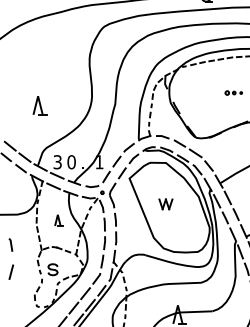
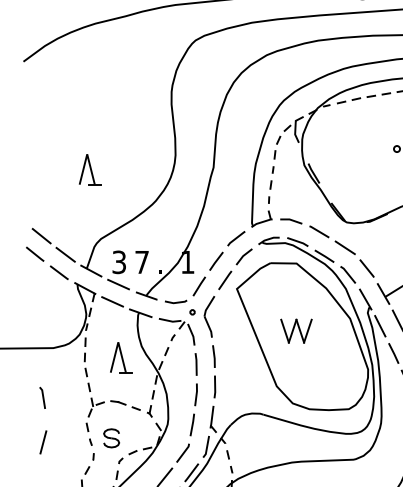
text: (71, 162) -> (141, 262), 0 -> 7
part: (165, 204) -> (295, 331), size x1.43
part: (58, 220) -> (120, 357), size x1.67

